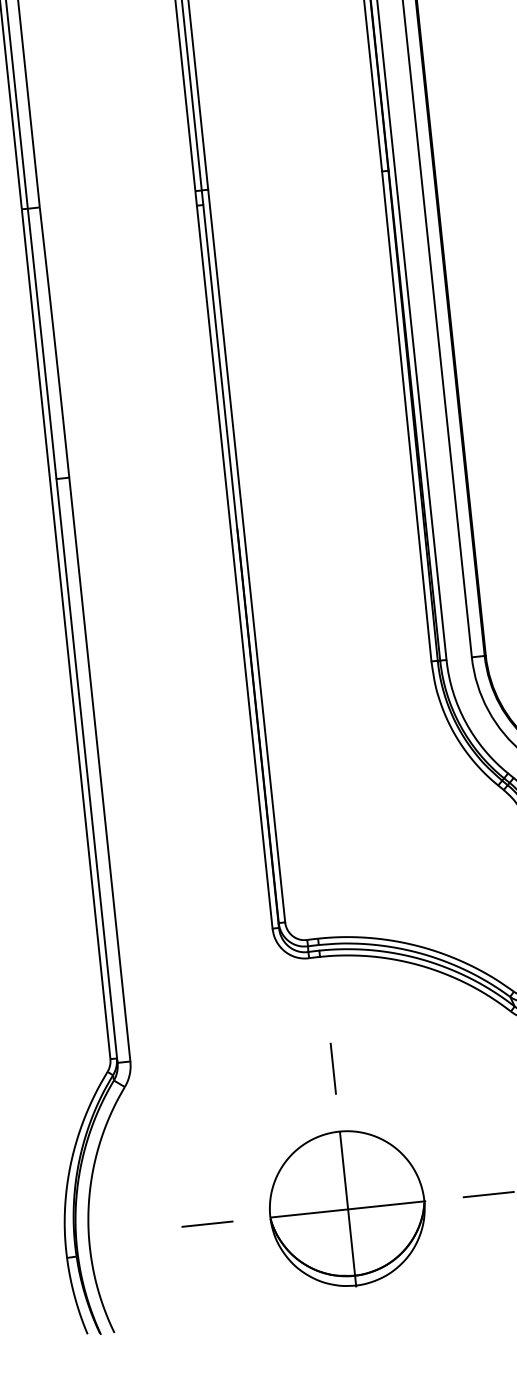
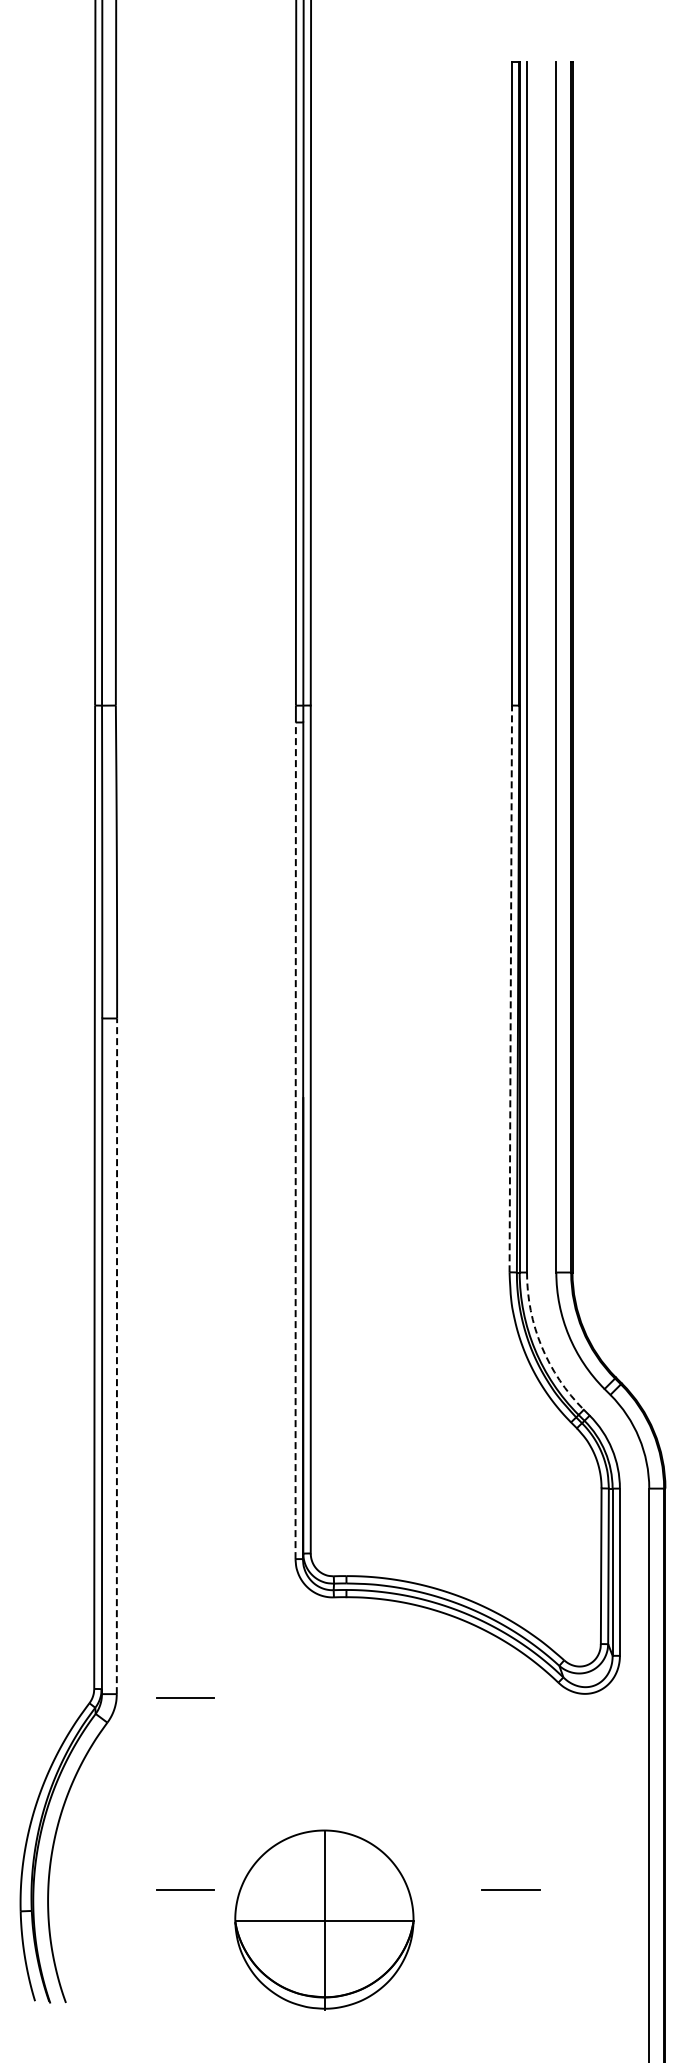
line: (406, 416) -> (510, 988), solid -> dashed
line: (234, 566) -> (295, 1140), solid -> dashed
arc: (465, 722) -> (541, 1346), solid -> dashed
line: (99, 769) -> (116, 1356), solid -> dashed
line: (190, 1058) -> (185, 1697), added
line: (333, 1068) -> (348, 1726), removed
part: (347, 1208) -> (324, 1919), moved

